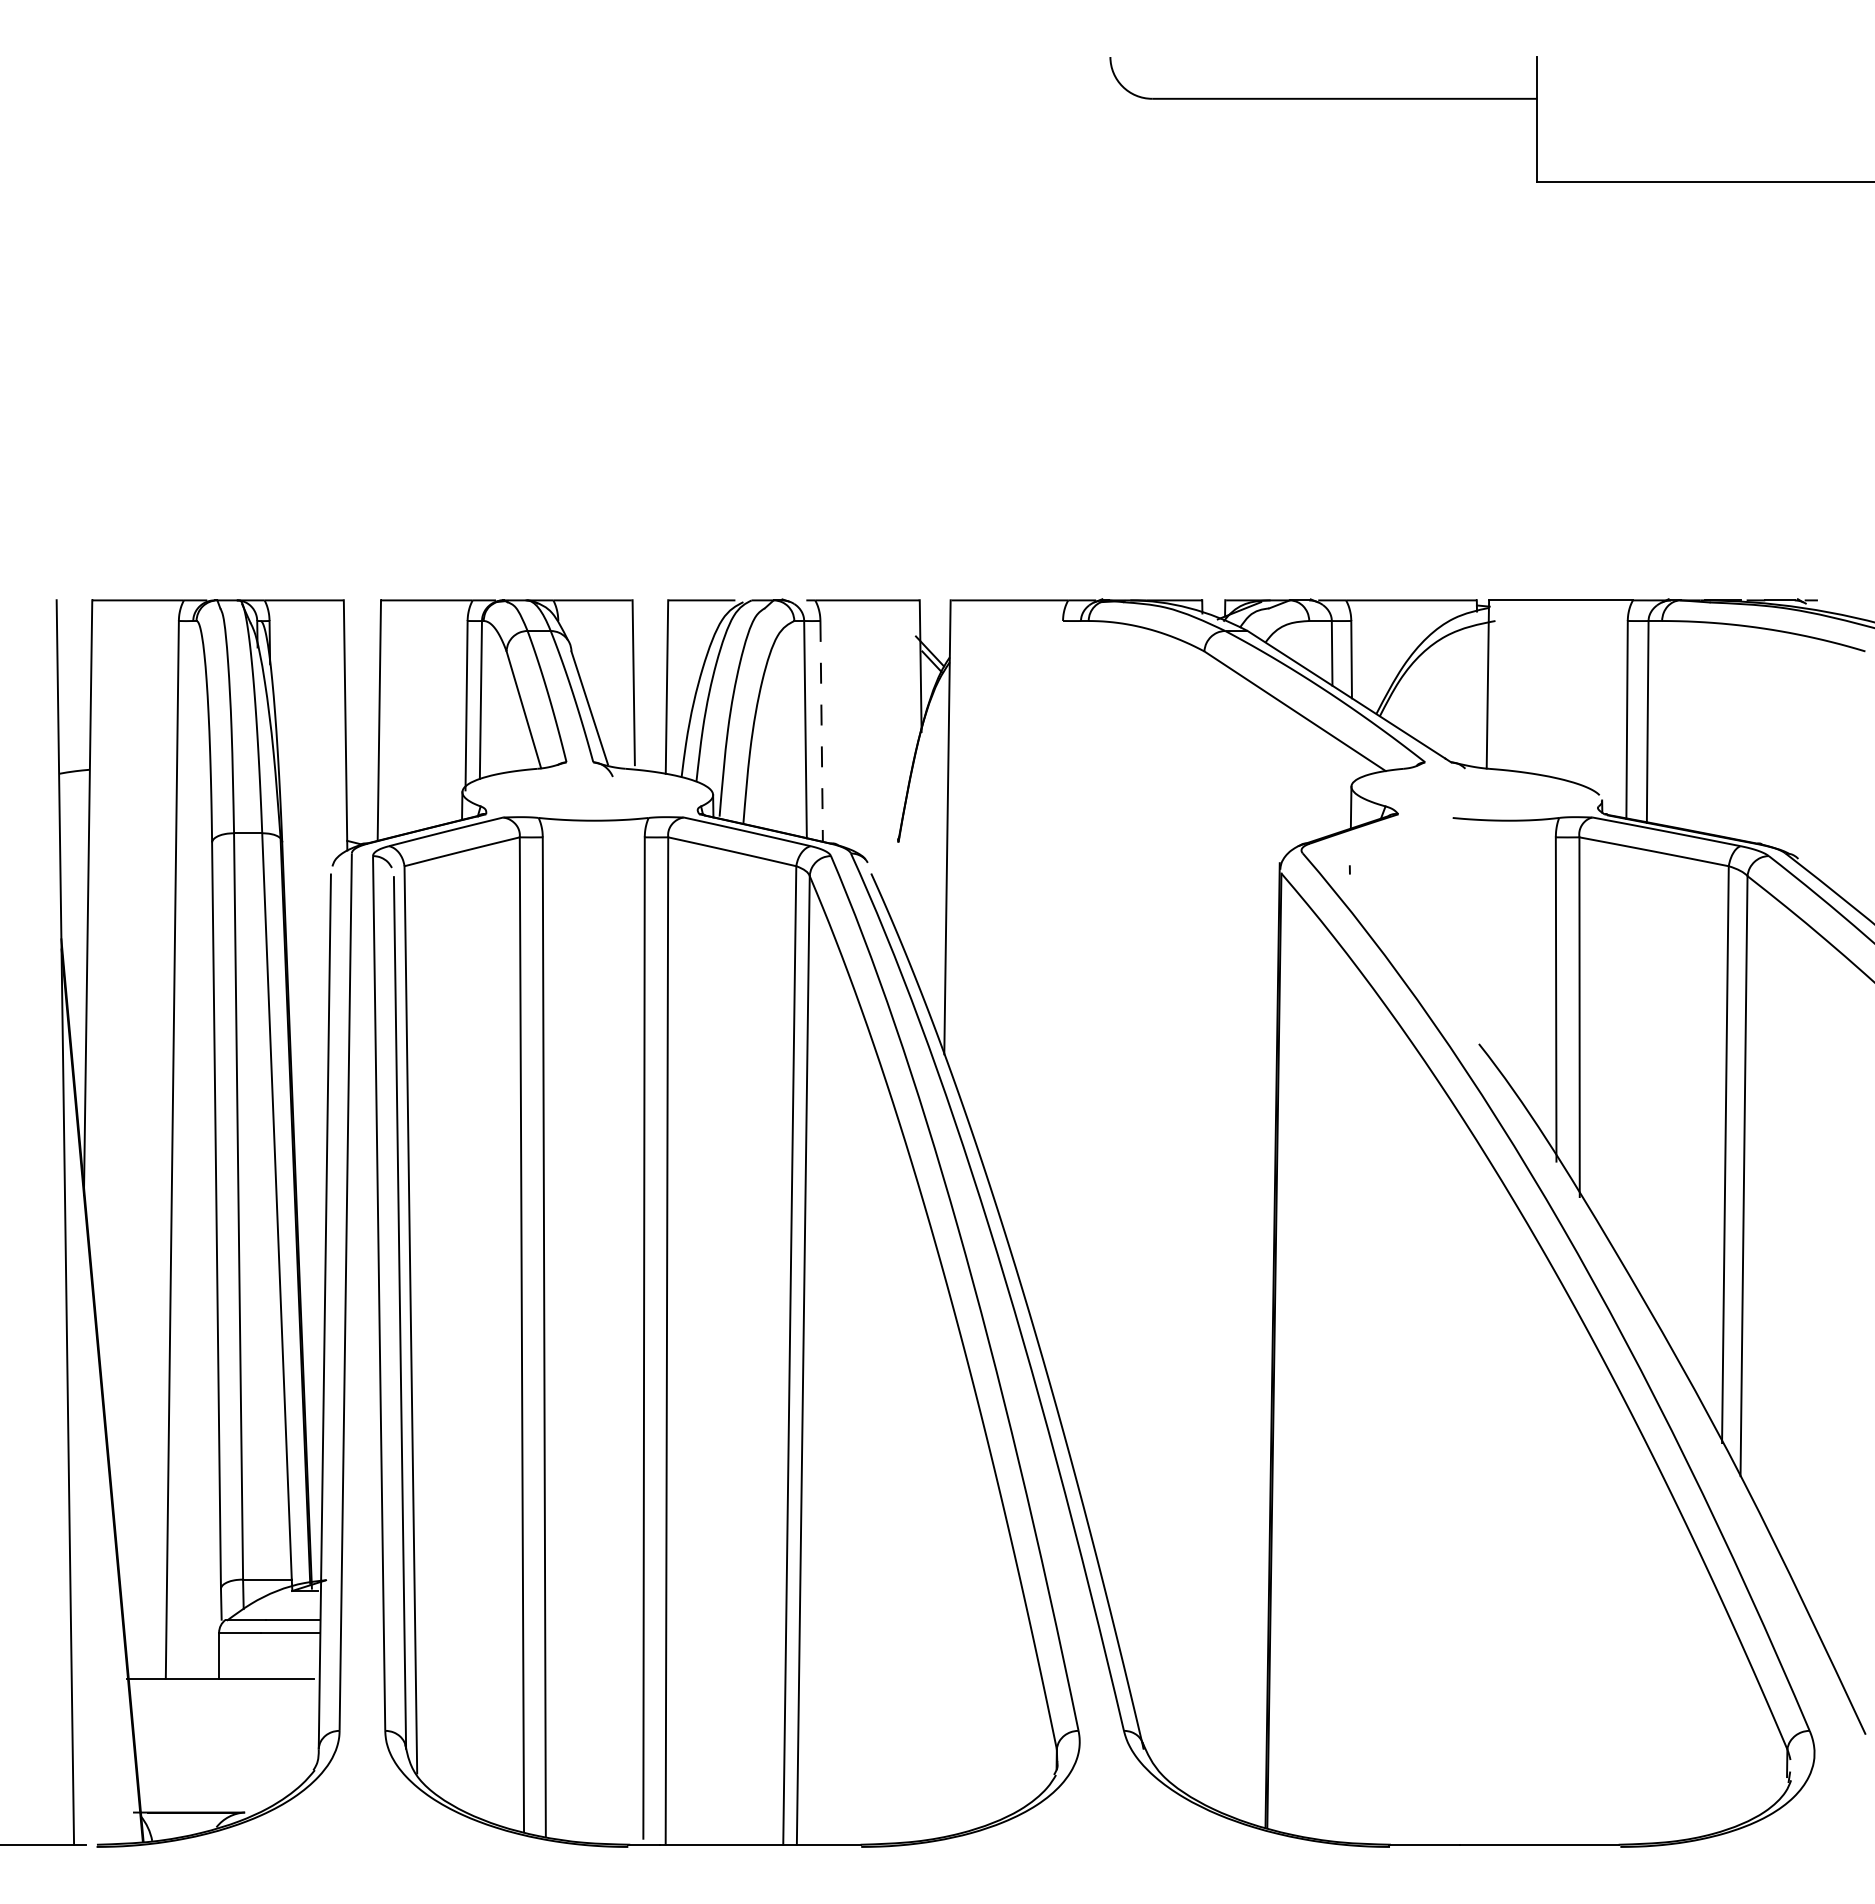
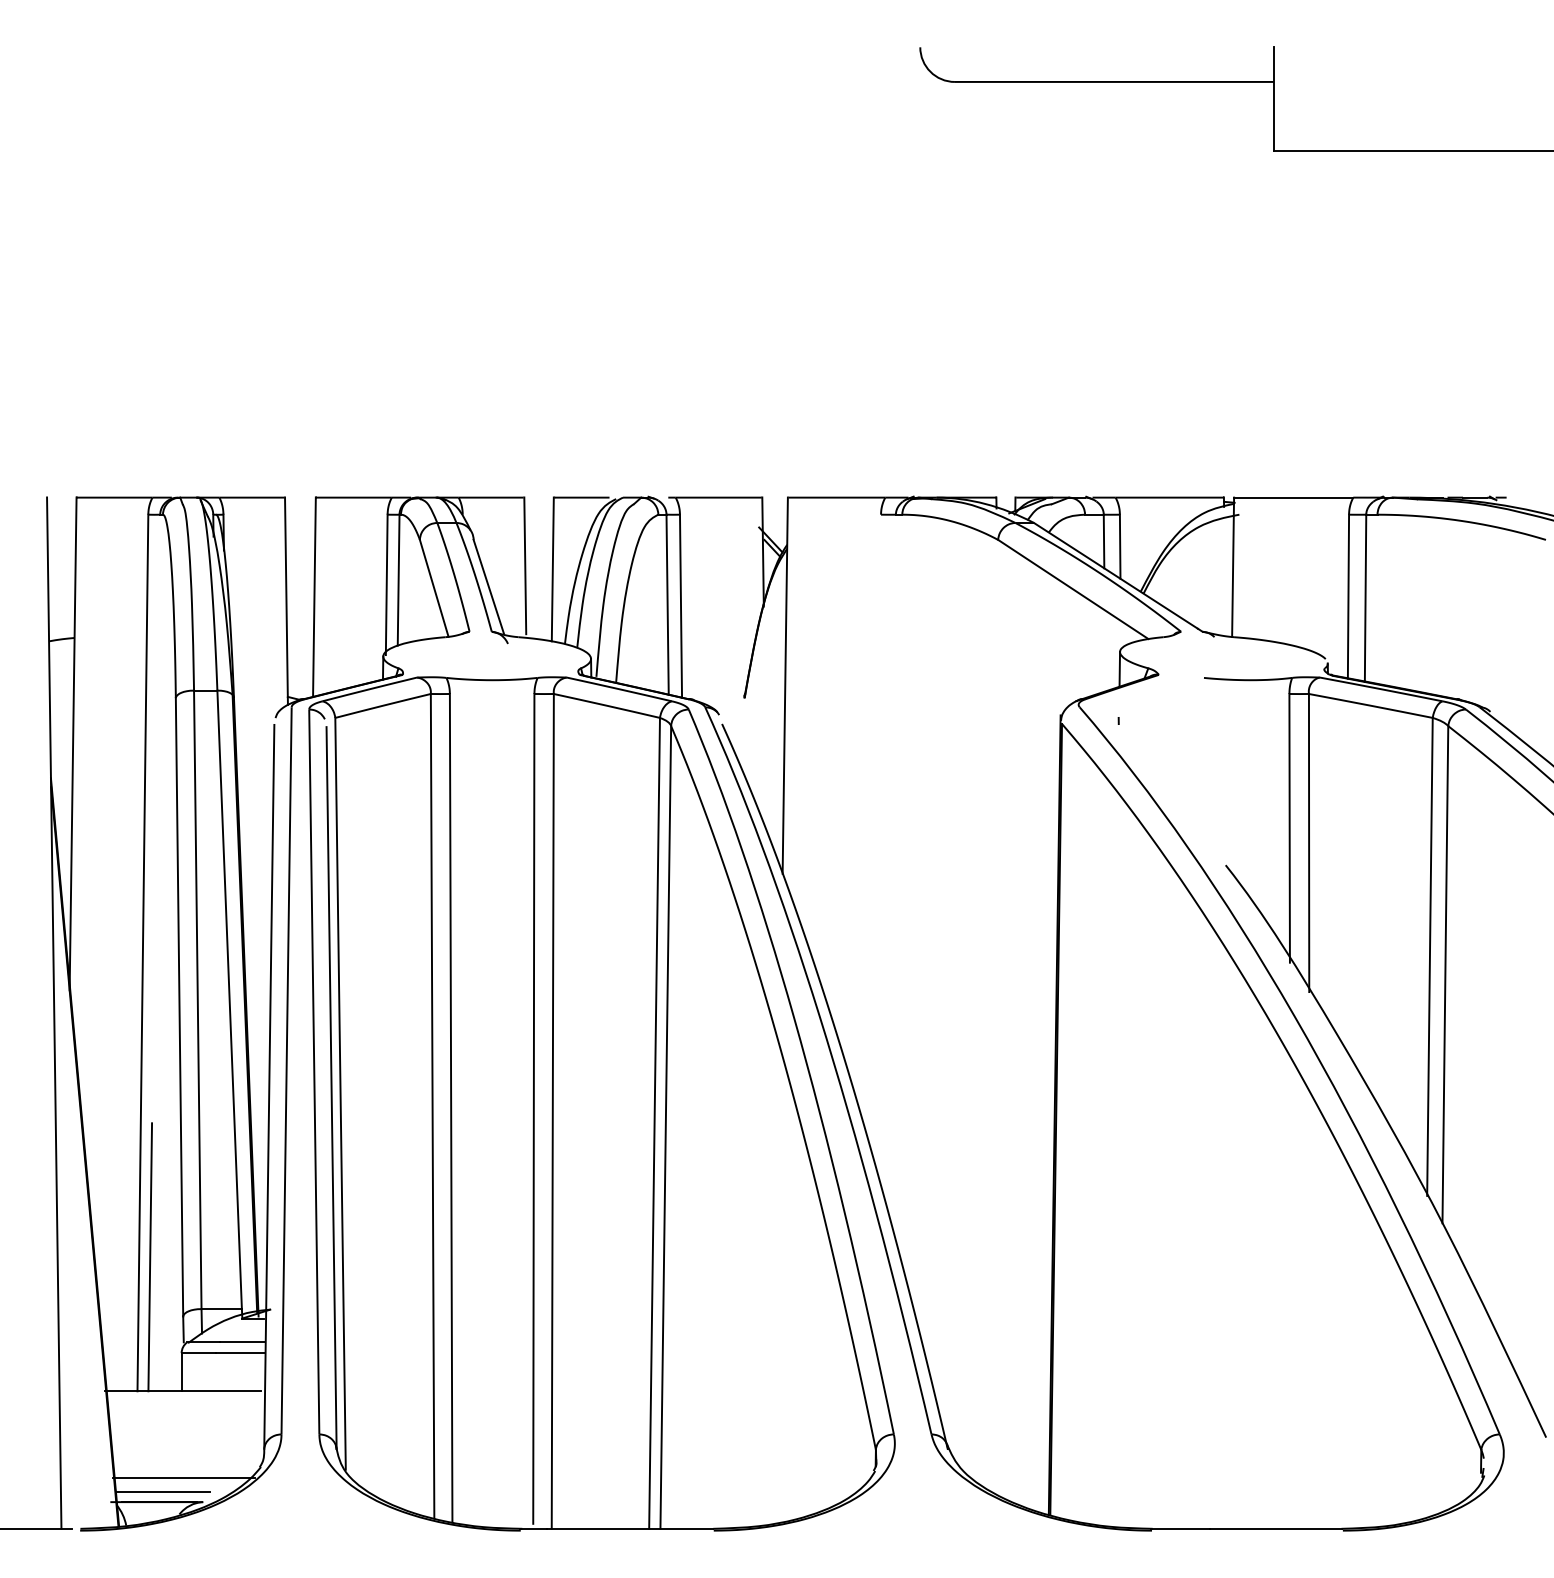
line: (822, 731) -> (681, 606), dashed -> solid
line: (181, 1517) -> (150, 1257), added
line: (221, 1782) -> (183, 1477), added
line: (197, 1799) -> (163, 1491), added

